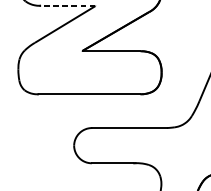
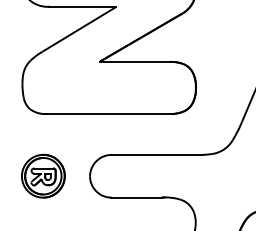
line: (67, 5) -> (82, 6), dashed -> solid
part: (35, 145) -> (43, 175), added

